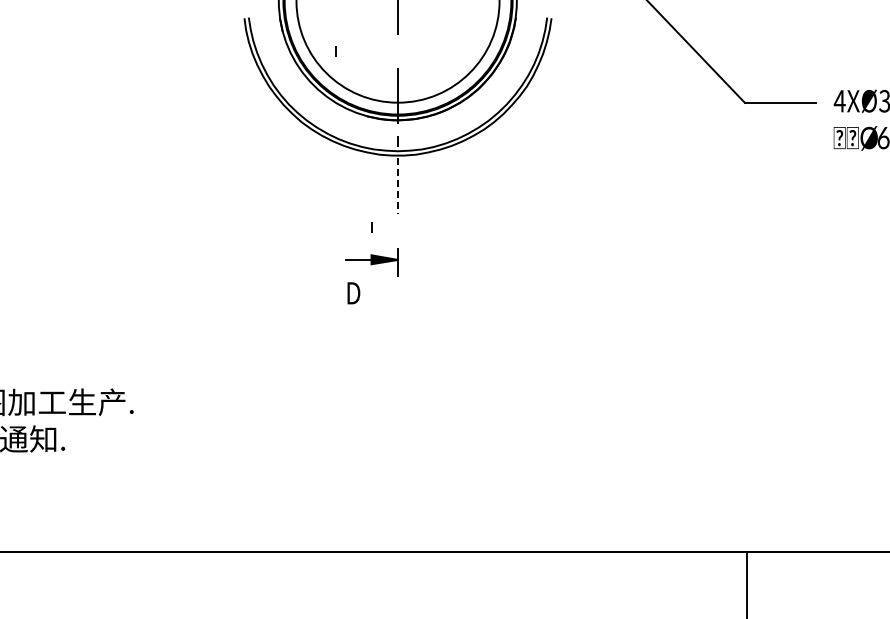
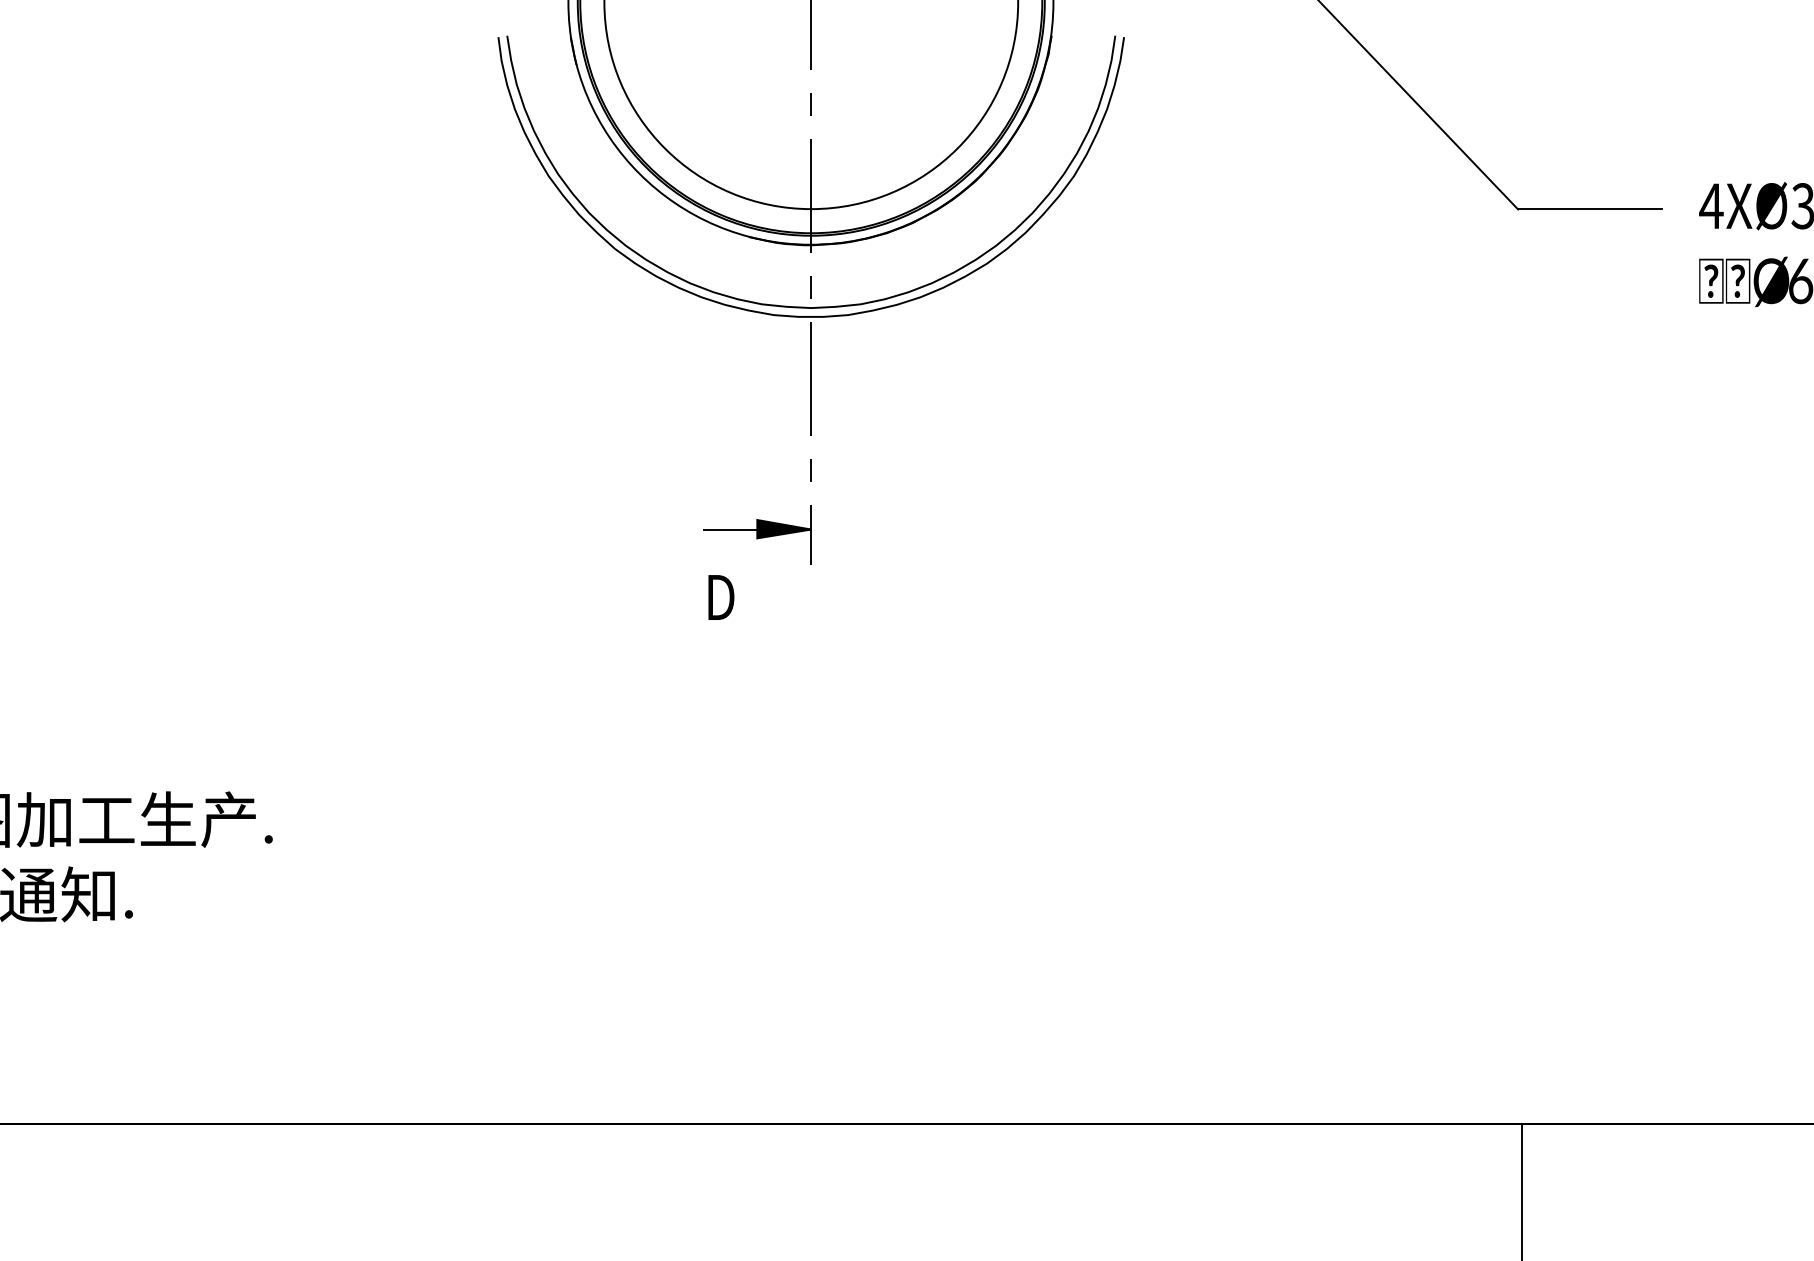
line: (335, 51) -> (810, 104), moved
line: (398, 186) -> (812, 379), dashed -> solid
line: (371, 227) -> (810, 469), moved

